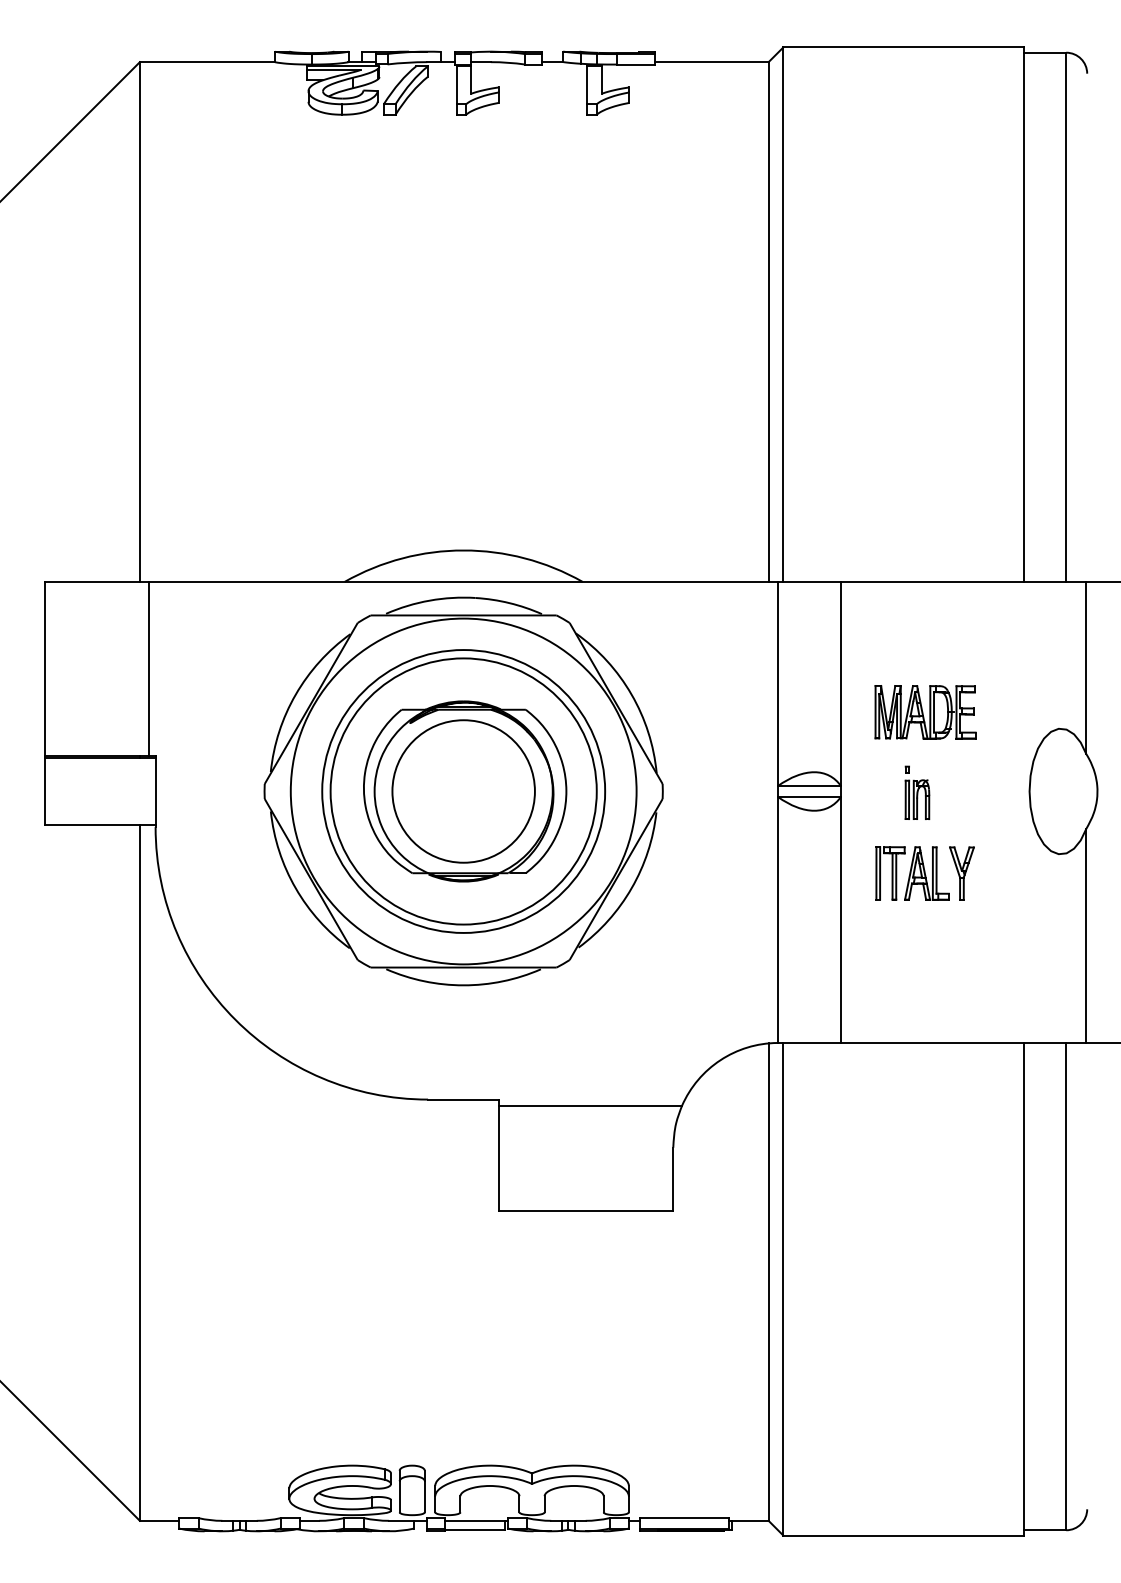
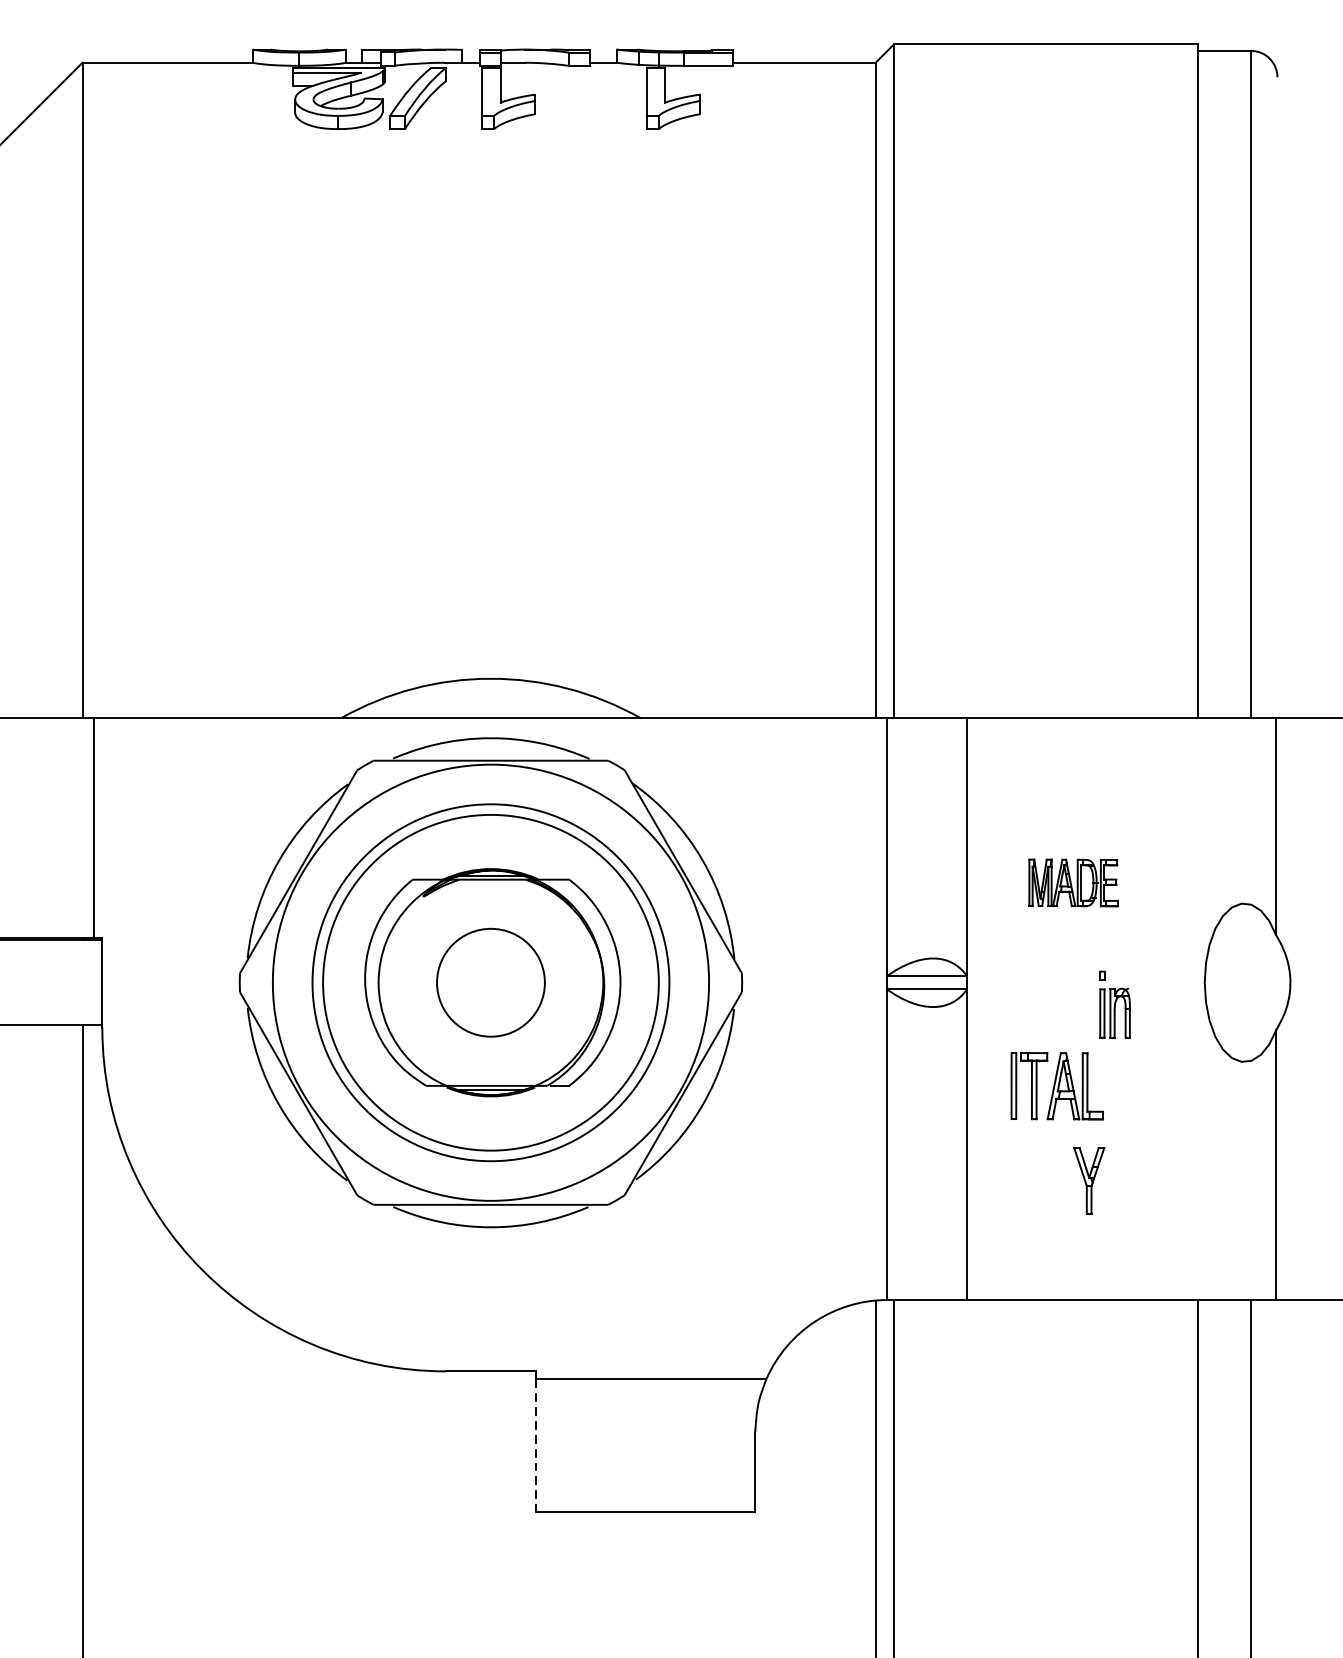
part: (925, 712) -> (1073, 883), size x0.7
circle: (463, 791) -> (490, 982), size x0.6
part: (917, 792) -> (1115, 1004), moved
part: (961, 873) -> (1088, 1180), moved
line: (499, 1158) -> (536, 1445), solid -> dashed

